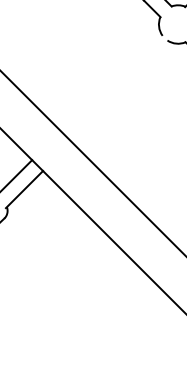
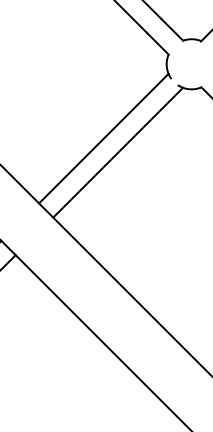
line: (110, 81) -> (103, 138), added
line: (121, 92) -> (117, 152), added

